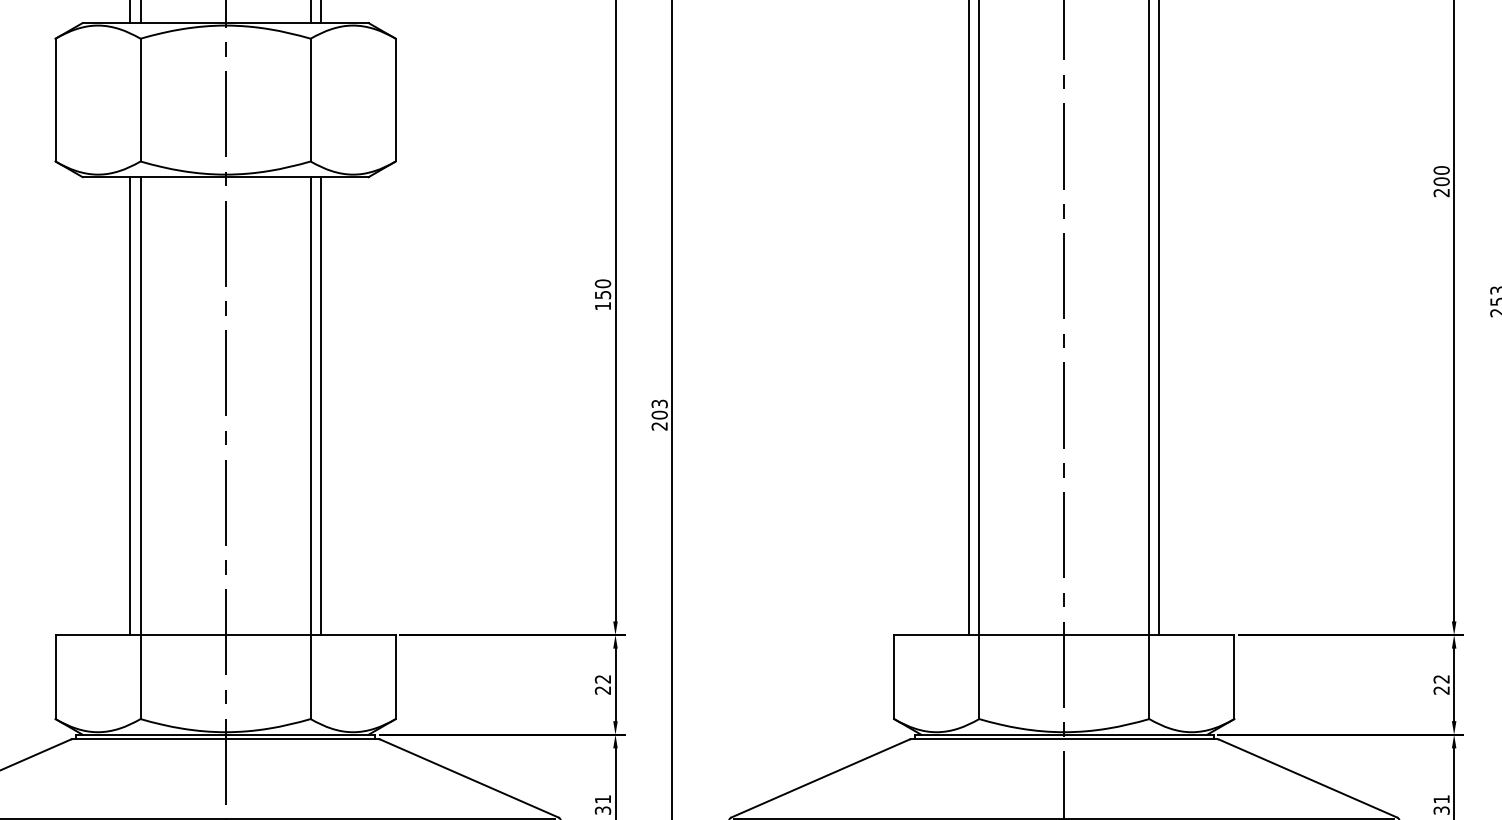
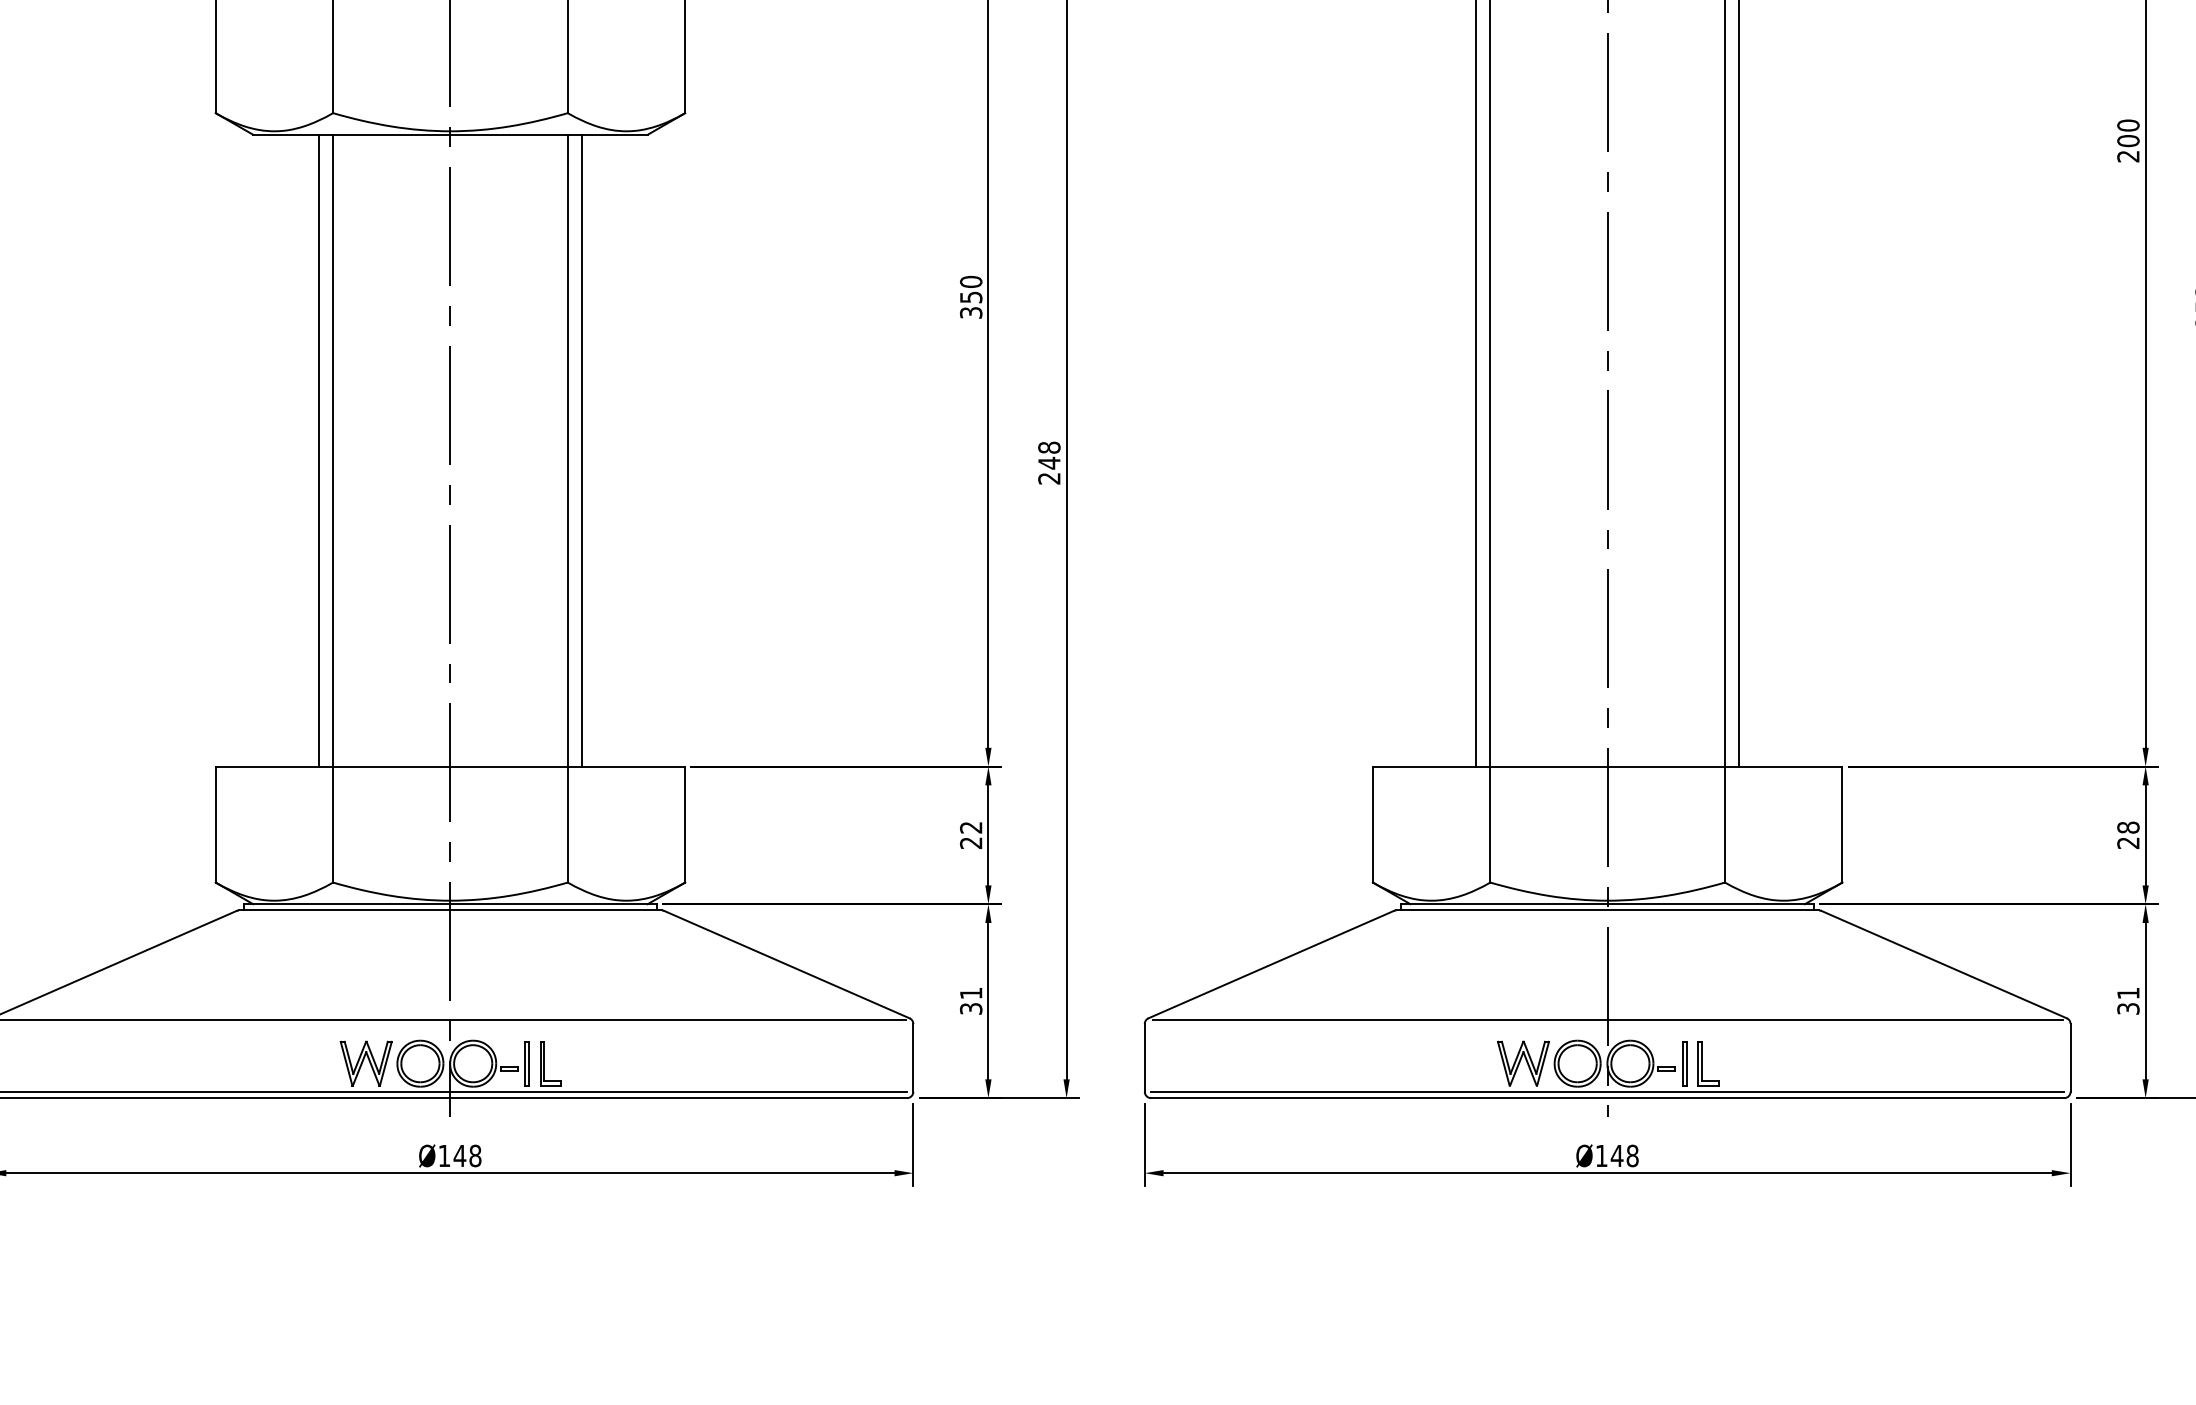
text: (602, 305) -> (970, 312), 150 -> 350
text: (659, 409) -> (1049, 455), 203 -> 248
text: (1441, 679) -> (2128, 827), 22 -> 28

